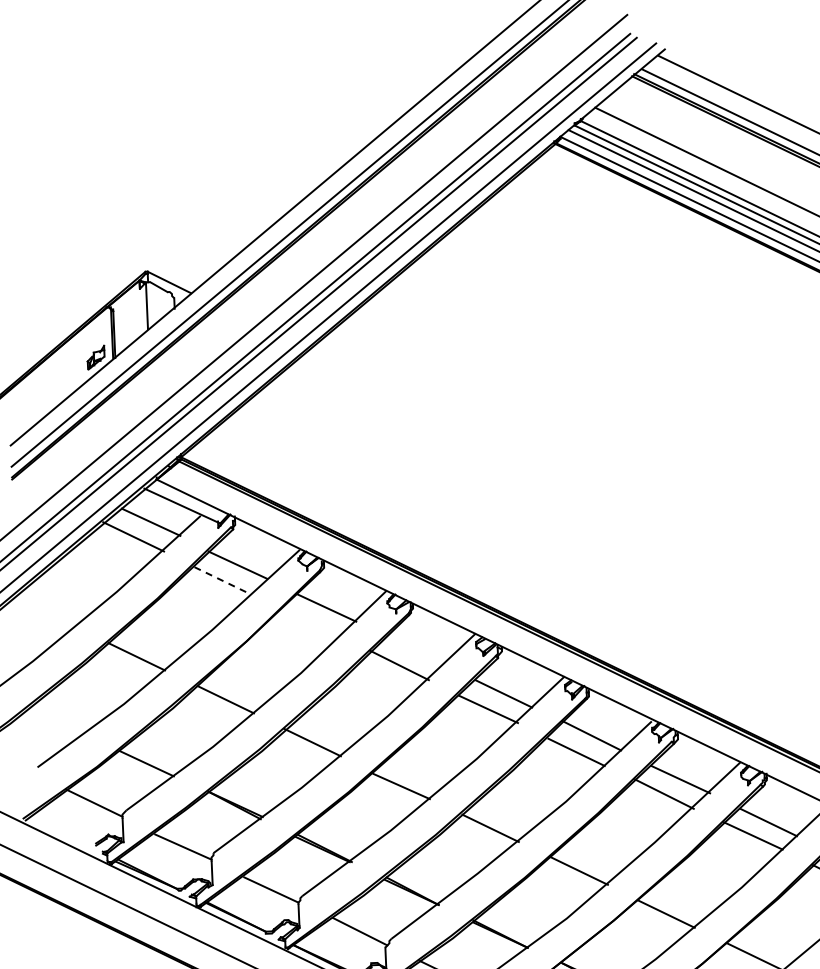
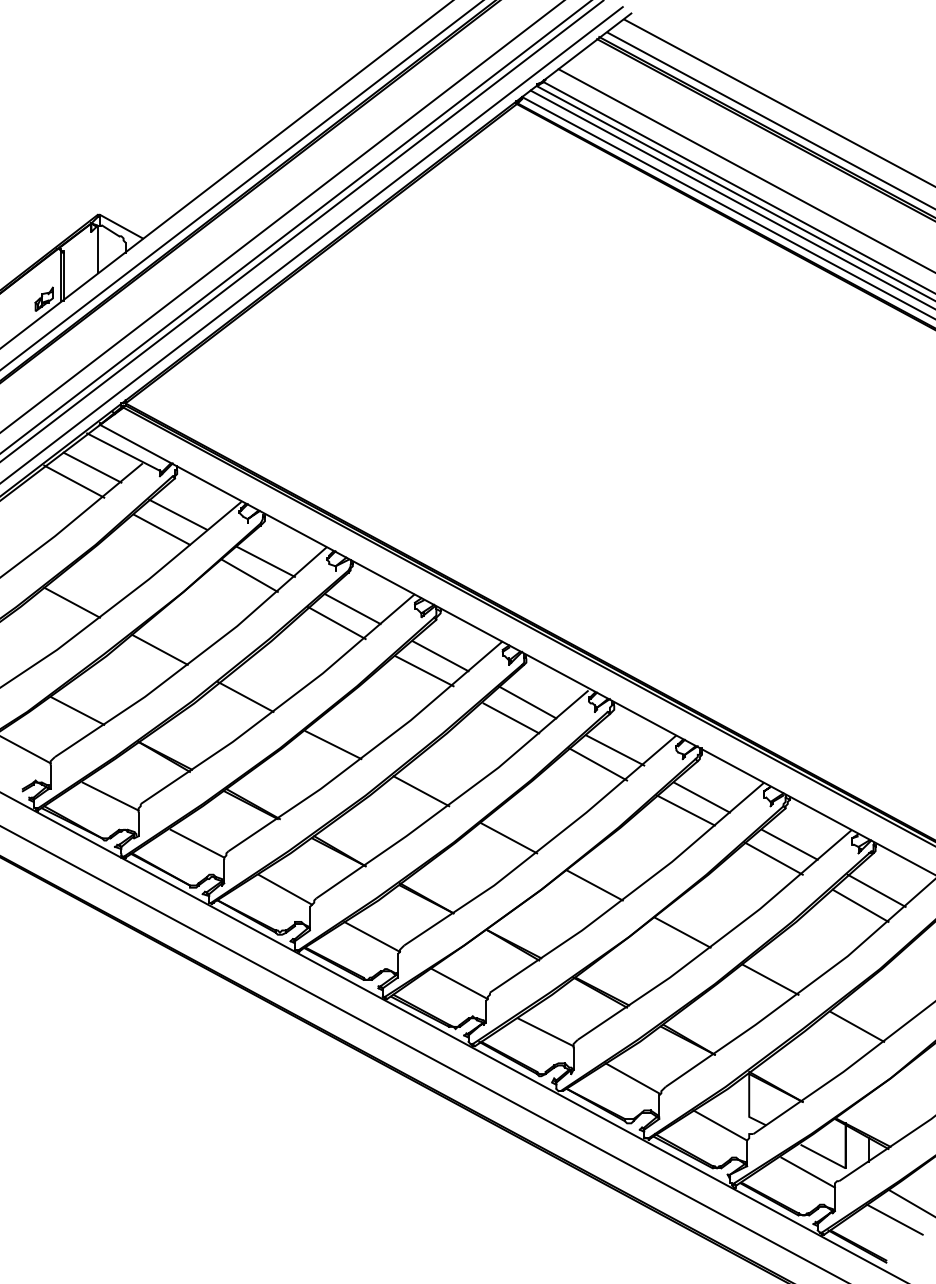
line: (223, 580) -> (162, 529), dashed -> solid
line: (311, 622) -> (249, 575), added
line: (414, 651) -> (352, 609), added

